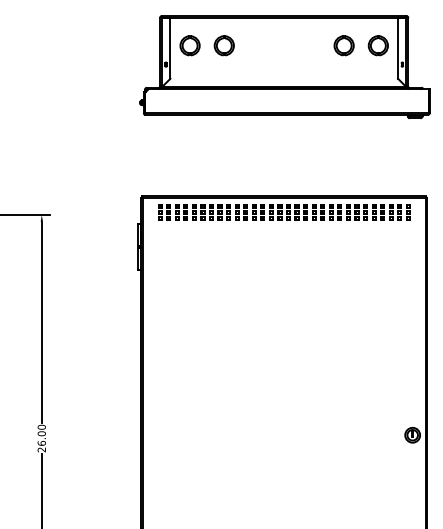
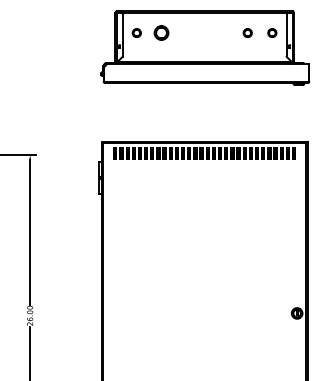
part: (189, 45) -> (136, 32), size x0.6
part: (343, 45) -> (247, 32), size x0.6
part: (377, 45) -> (271, 32), size x0.6

